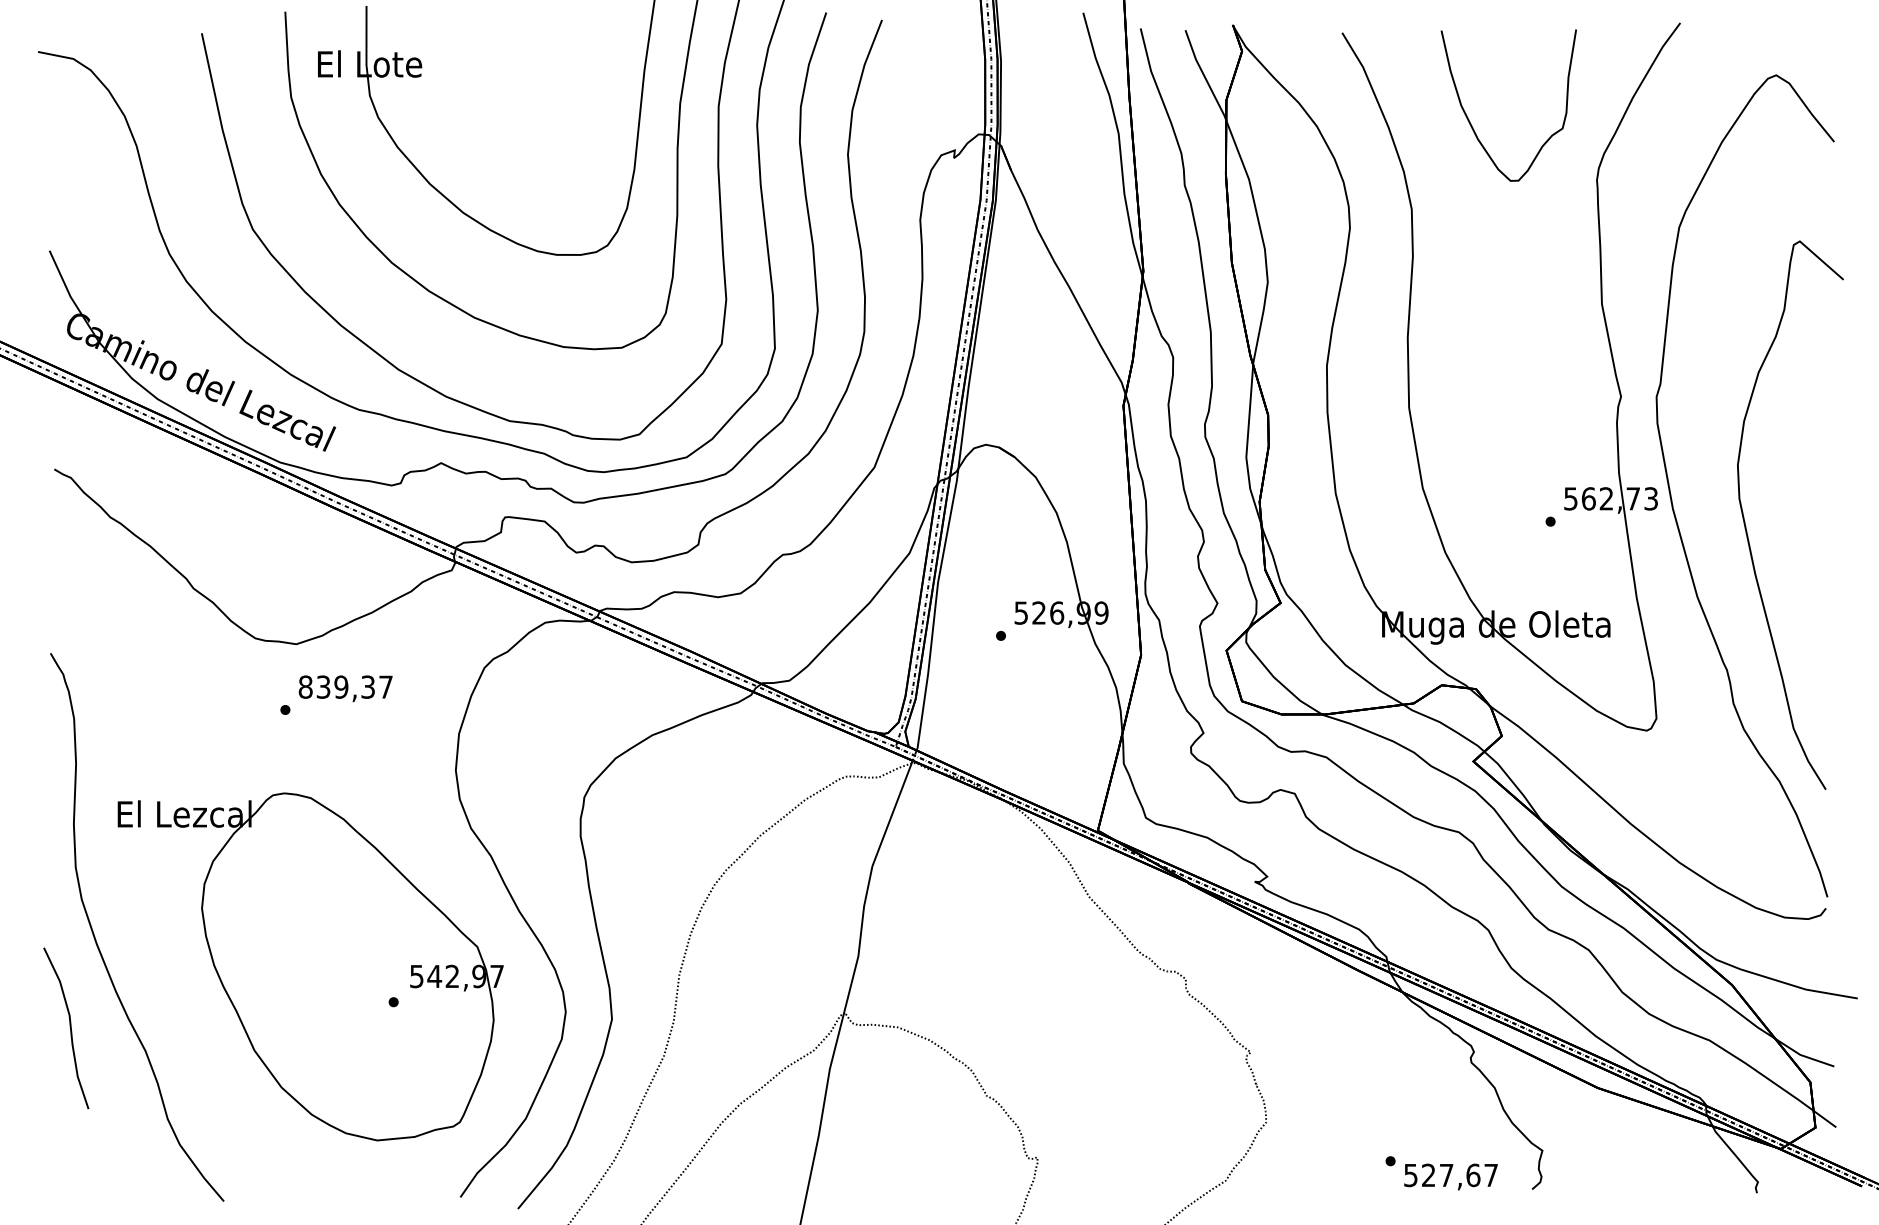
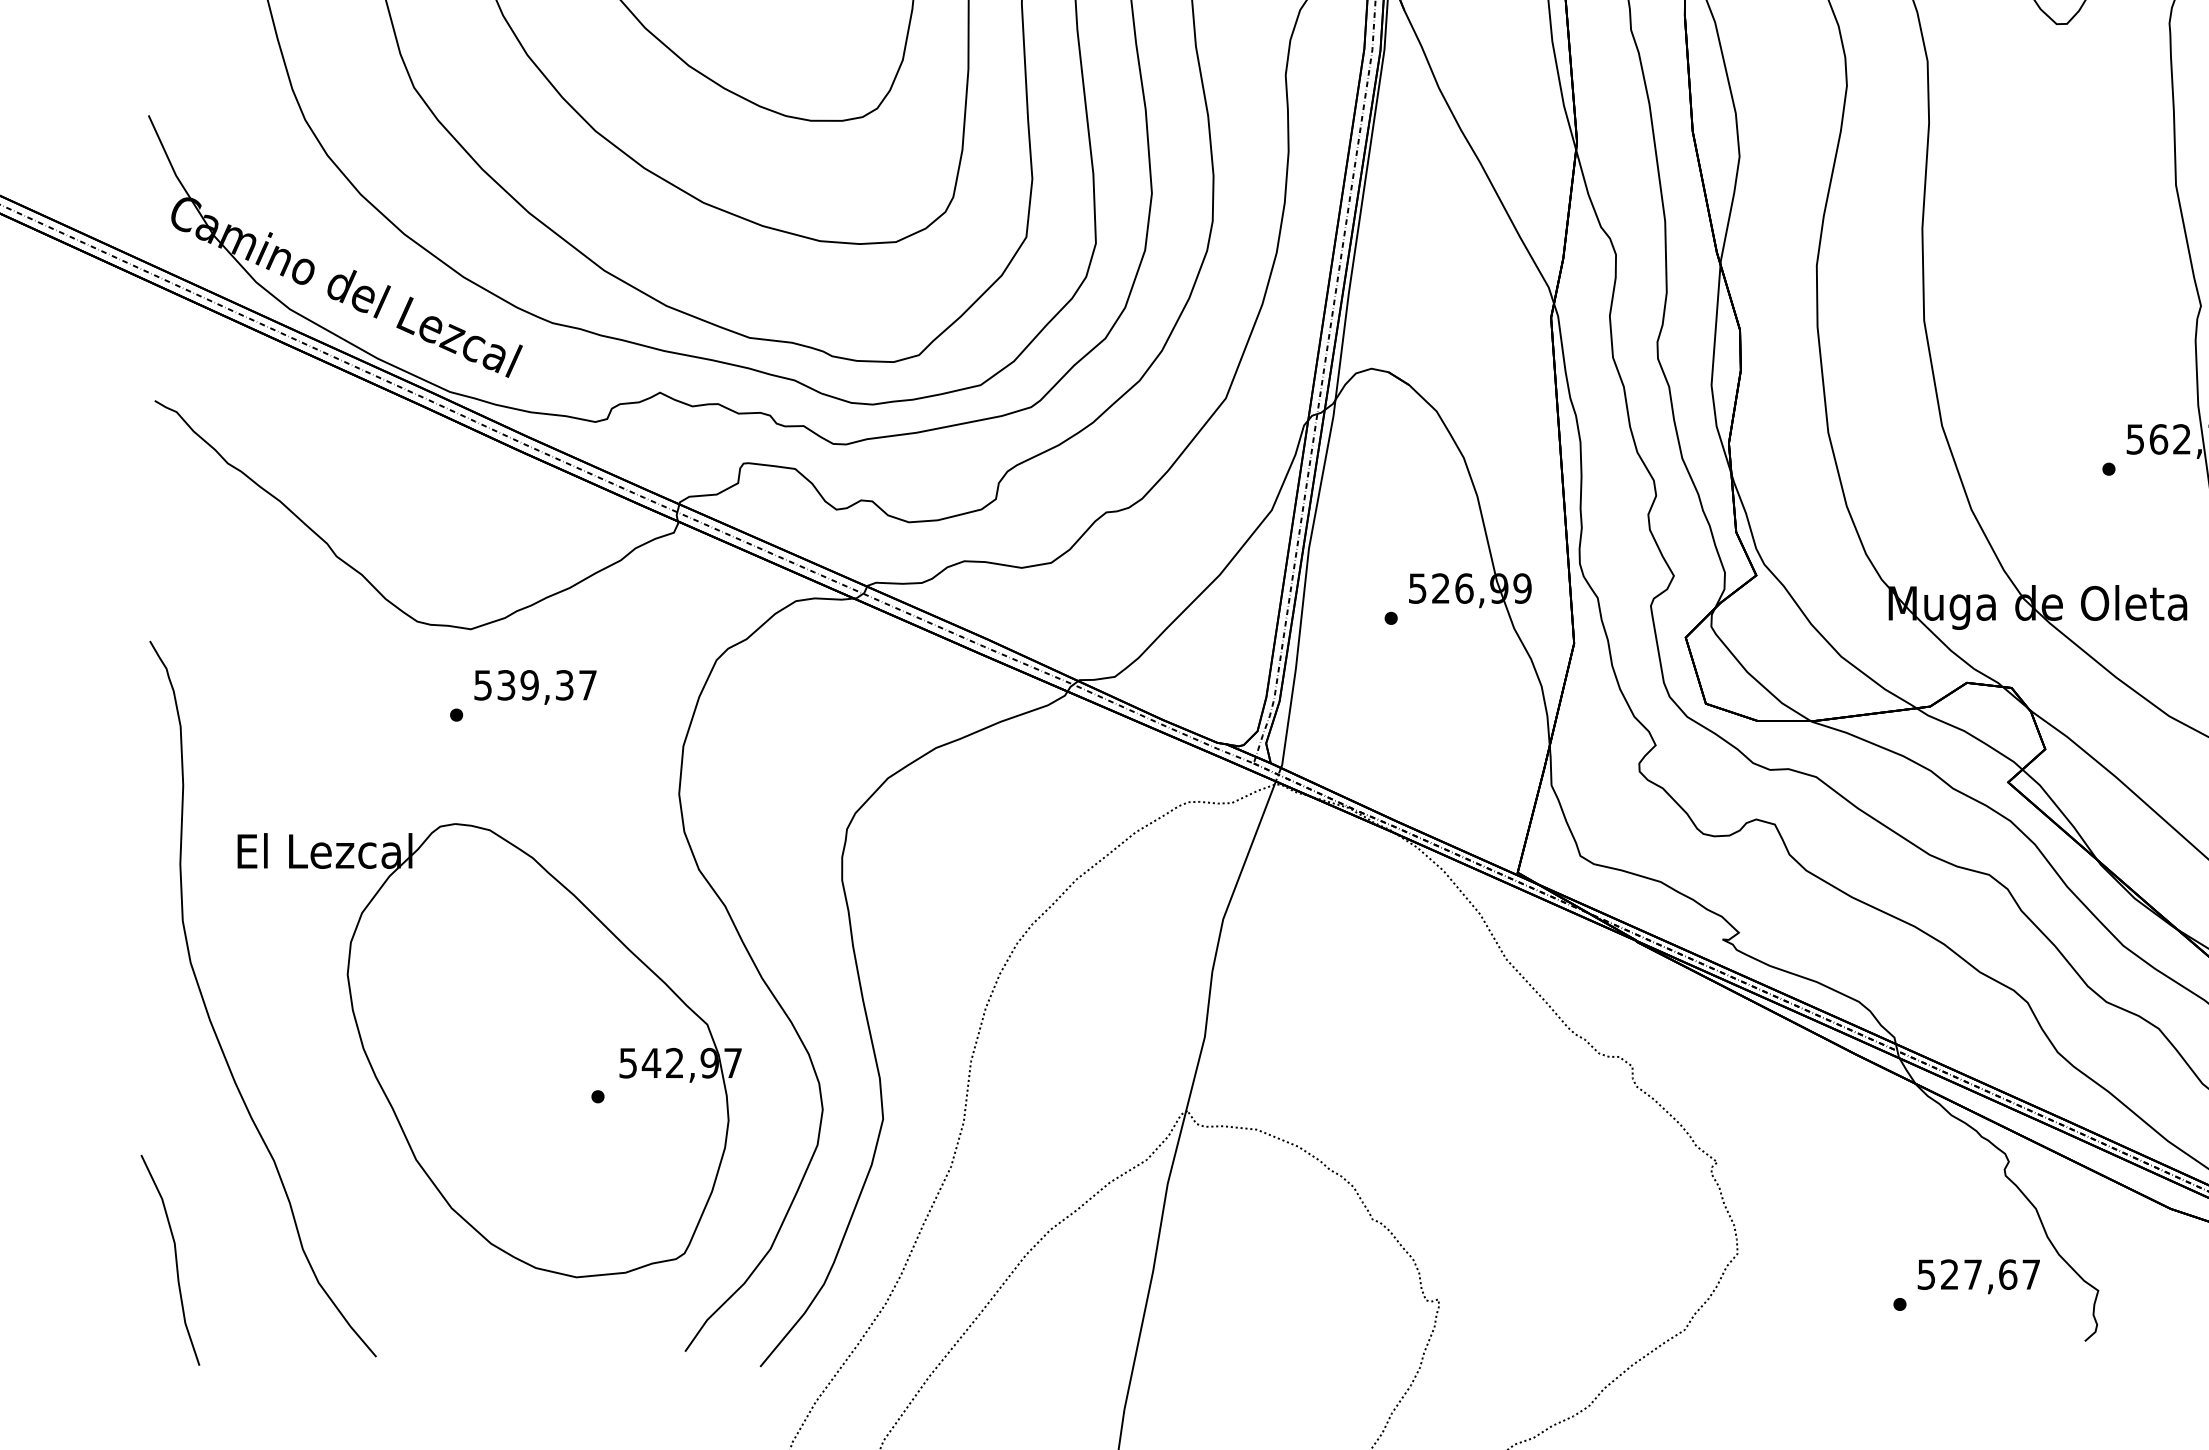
text: (305, 686) -> (482, 684), 839,37 -> 539,37
curve: (69, 1027) -> (174, 1259), moved
text: (1450, 1176) -> (1978, 1276), moved

